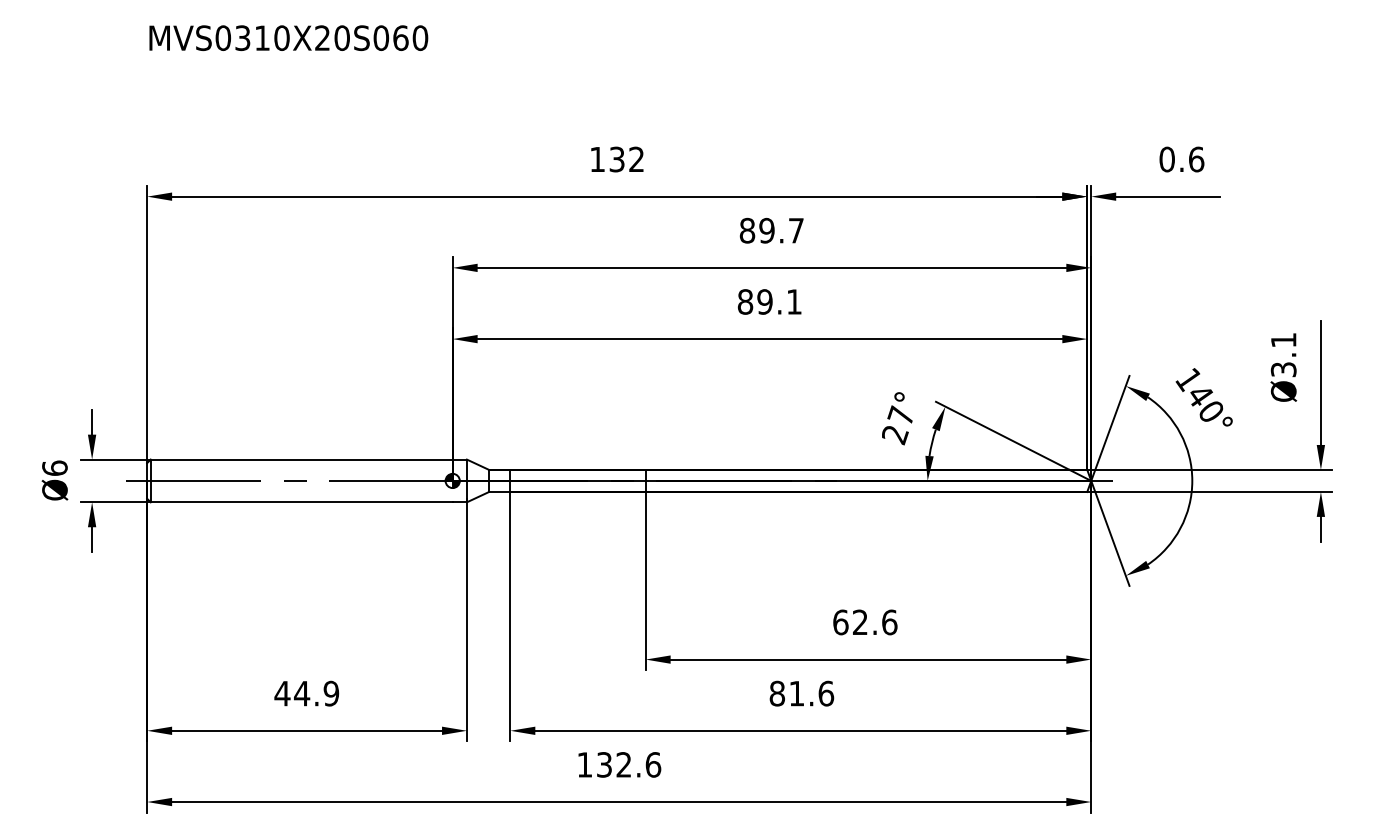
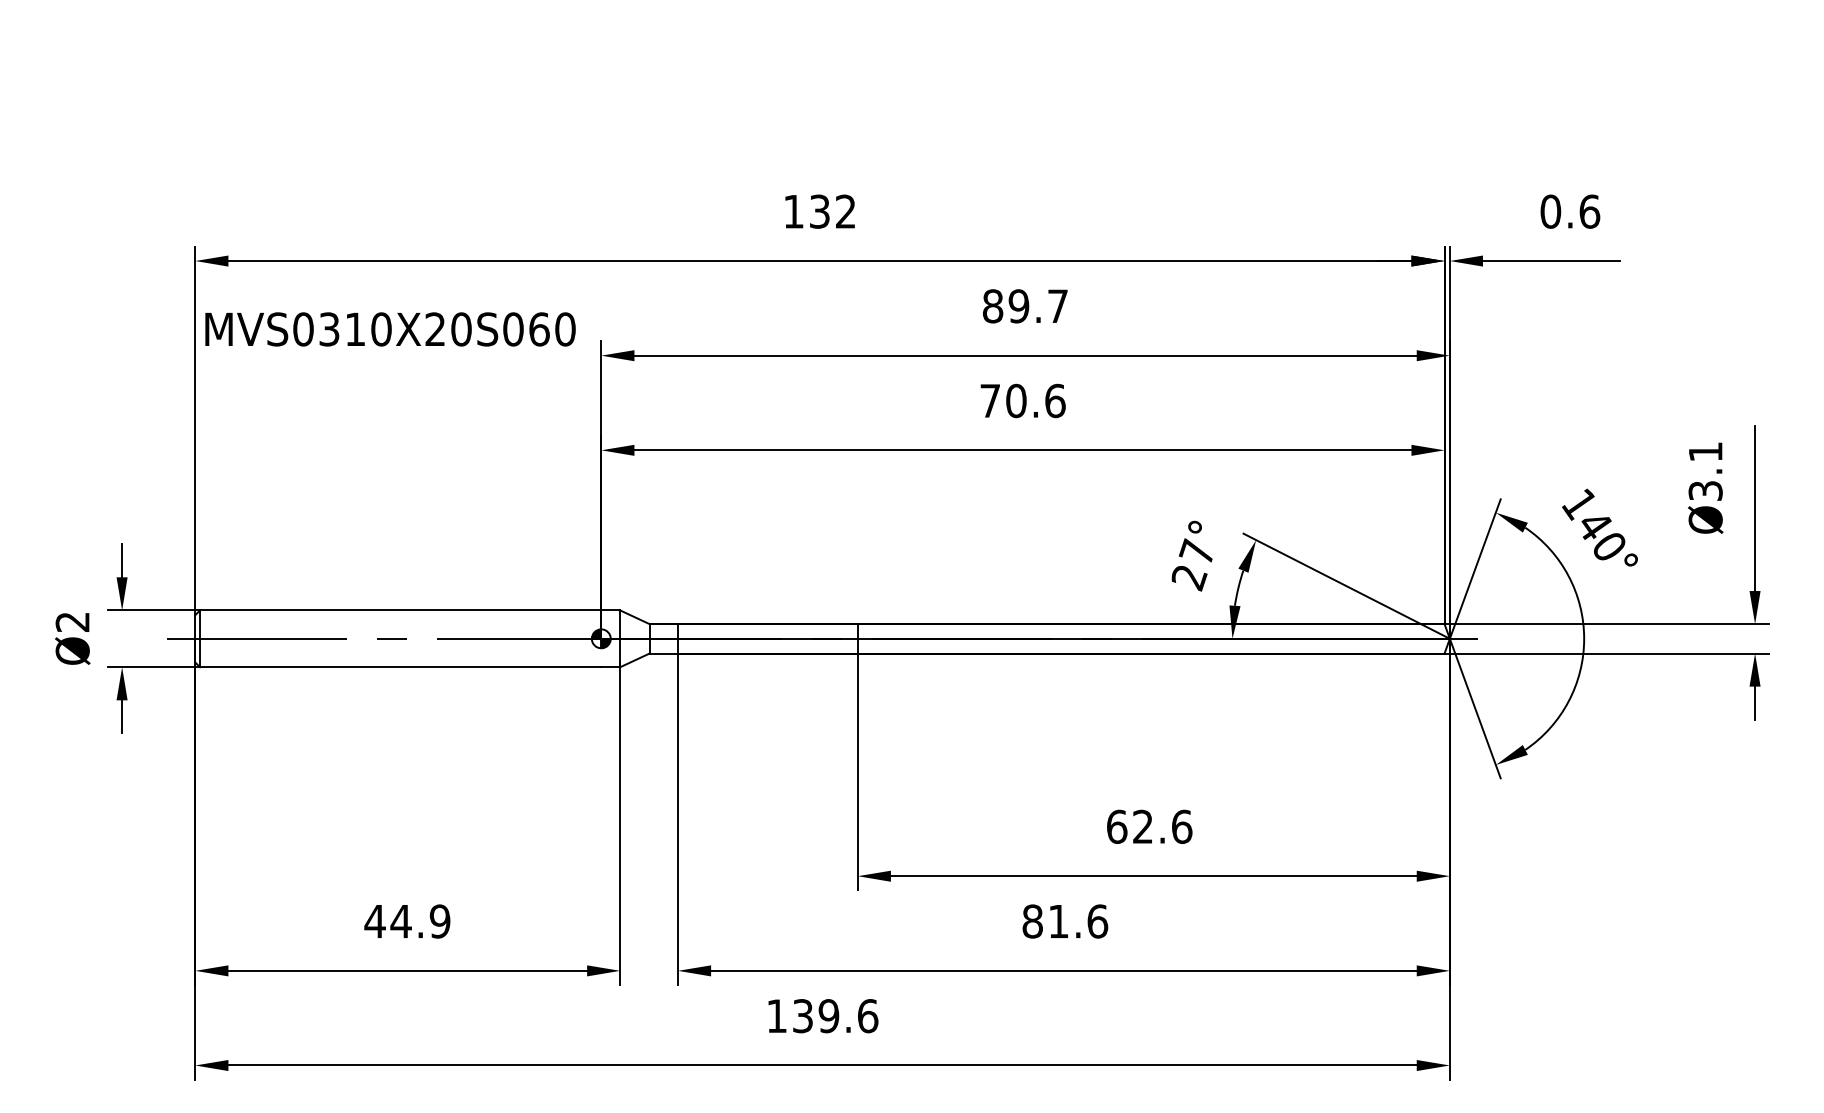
text: (288, 38) -> (390, 329), moved
text: (769, 301) -> (1022, 400), 89.1 -> 70.6
text: (54, 467) -> (72, 621), Ø6 -> Ø2
text: (623, 765) -> (828, 1016), 132.6 -> 139.6

